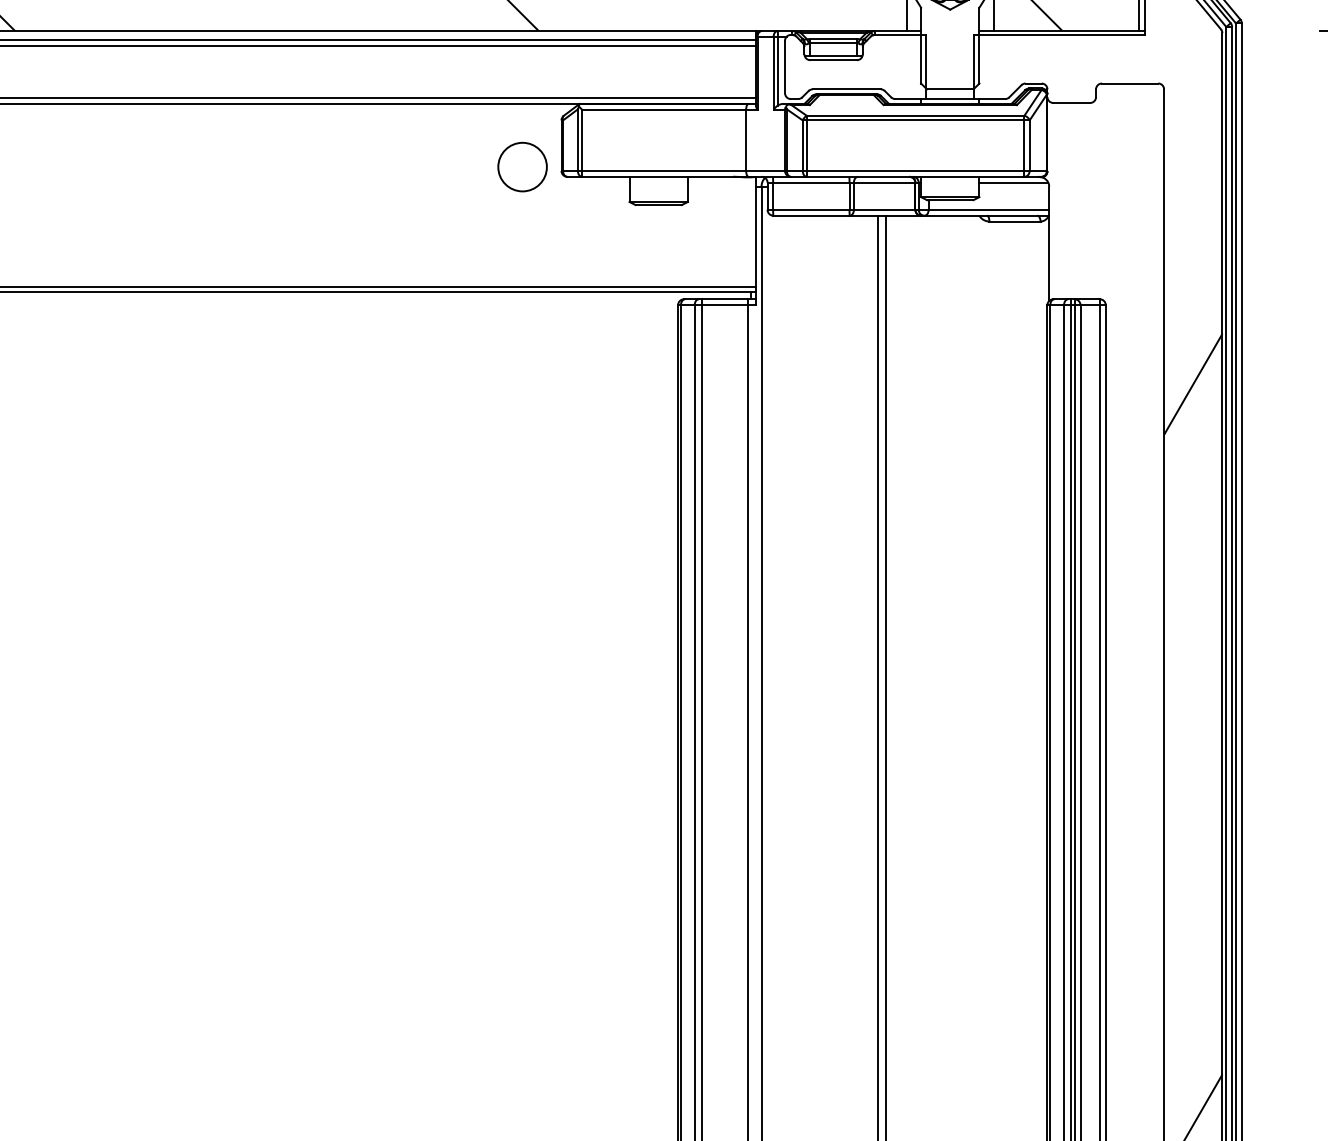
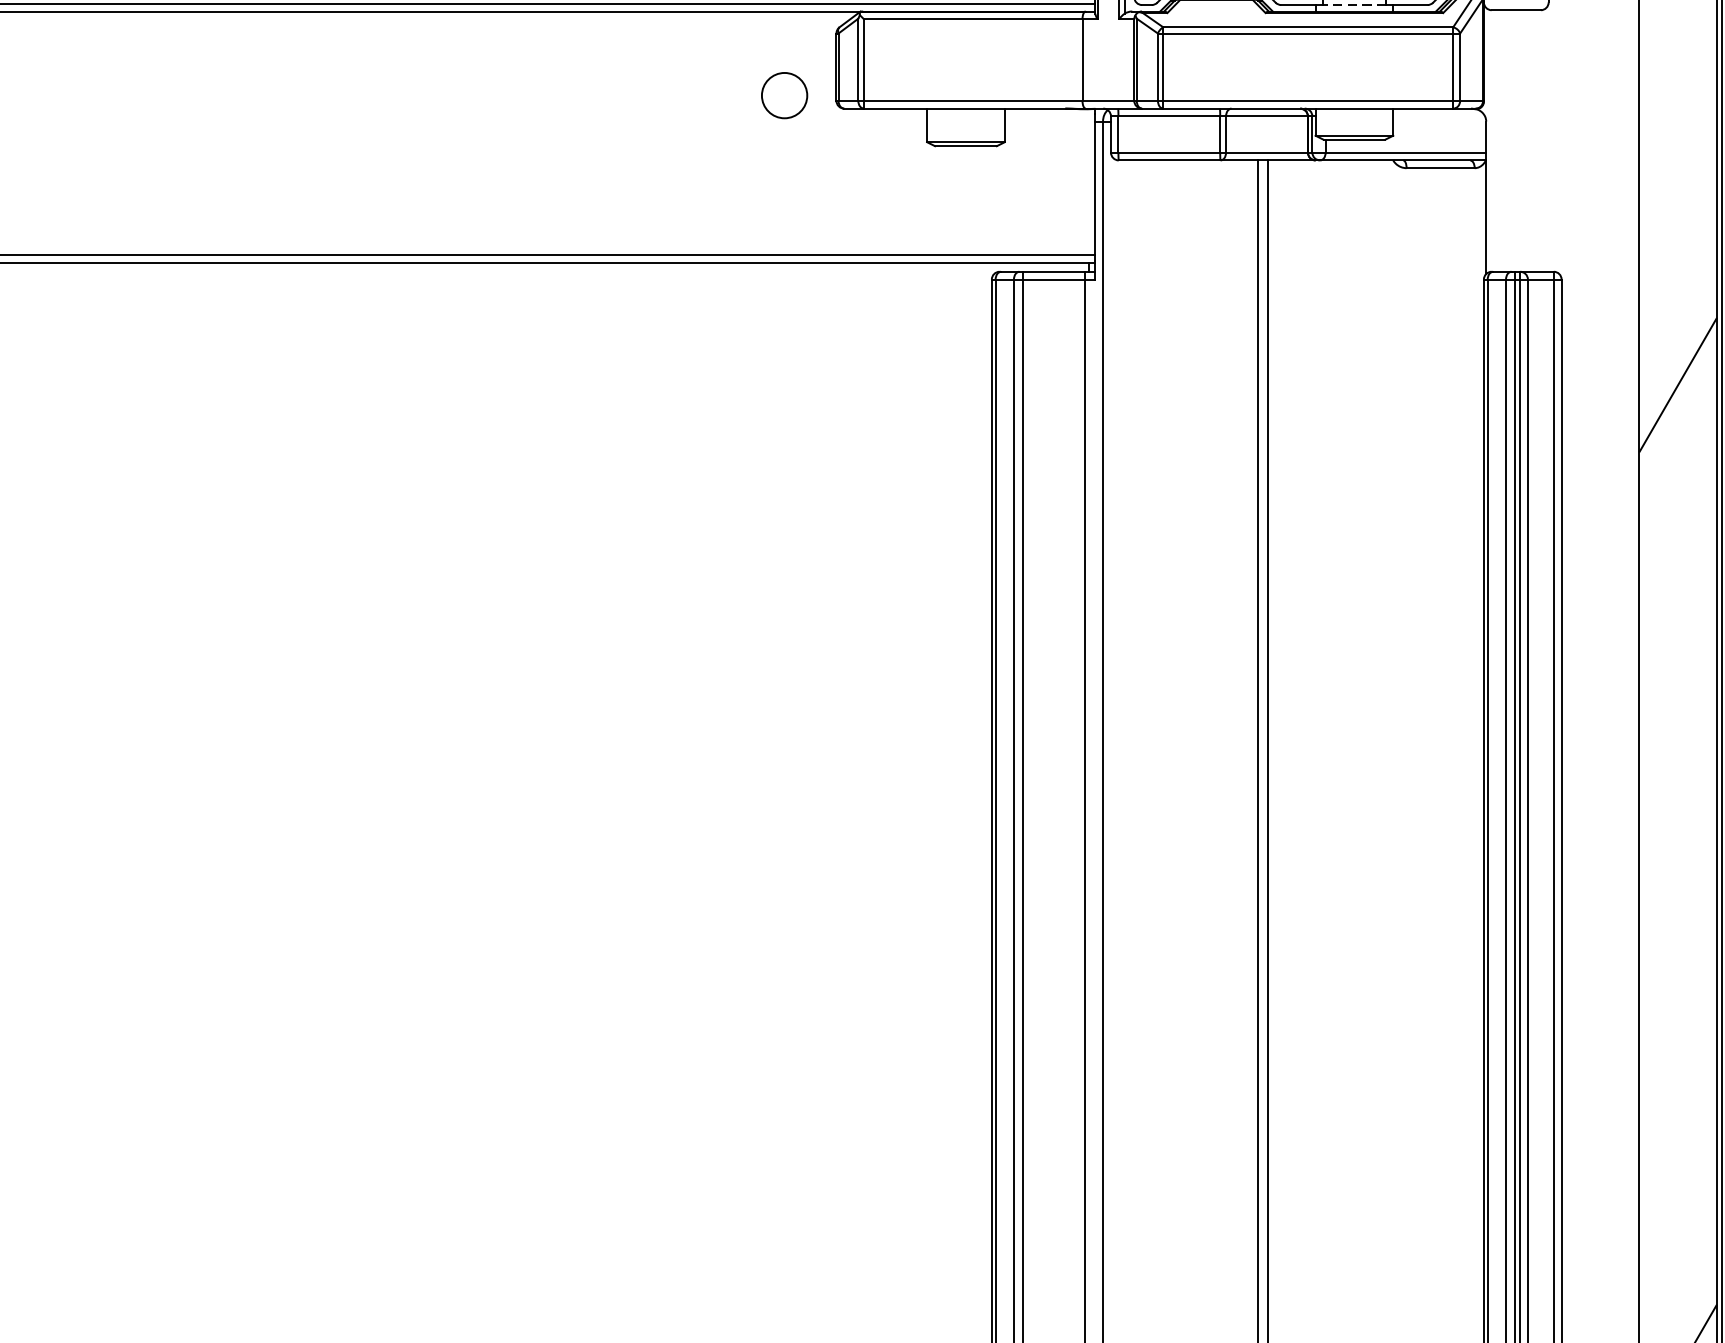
line: (950, 99) -> (1354, 5), solid -> dashed
circle: (522, 166) -> (784, 94), size x0.7
line: (1013, 182) -> (1438, 116), removed

